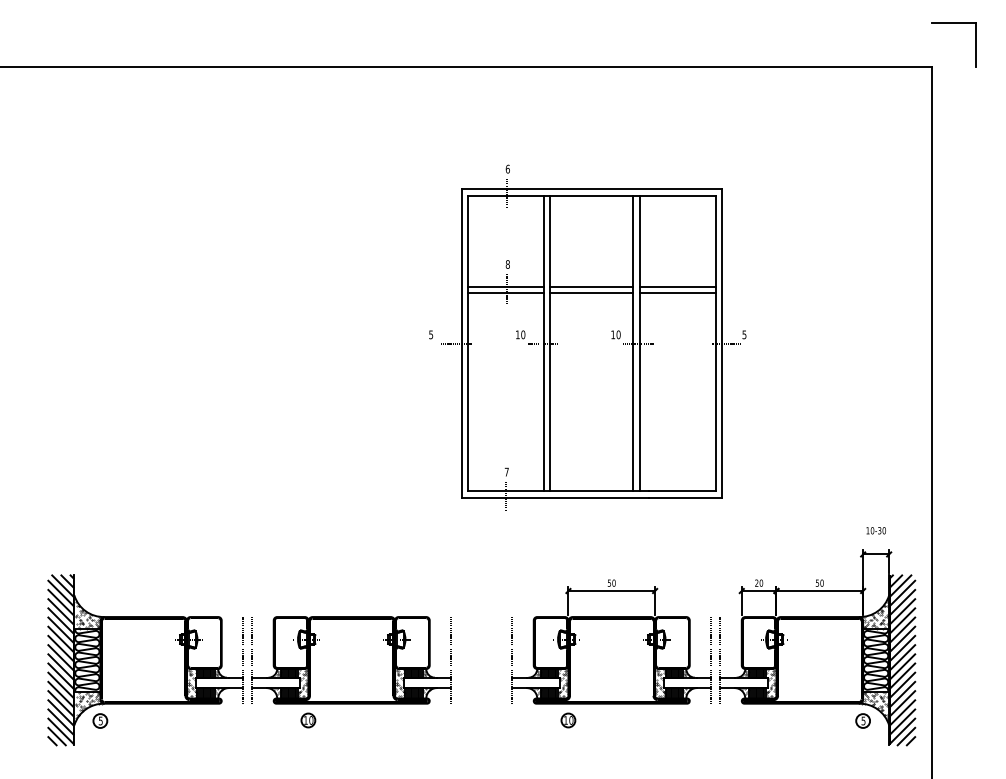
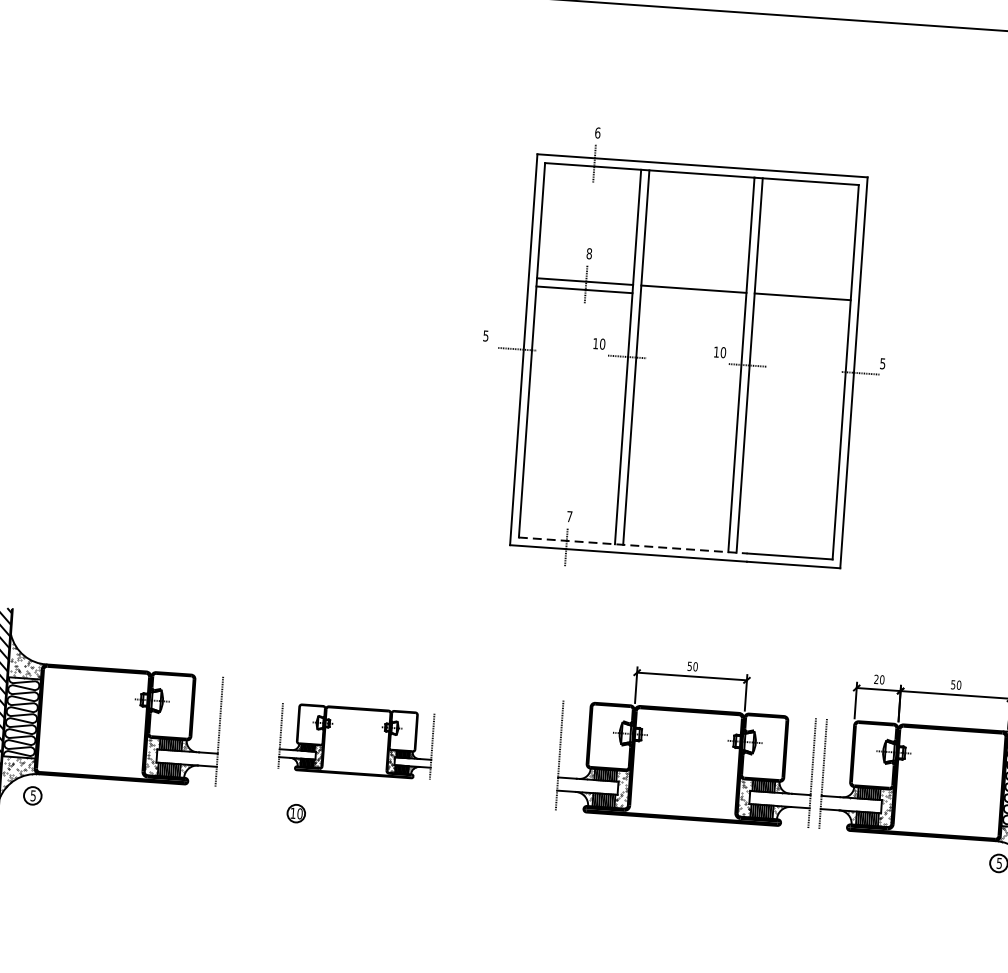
line: (591, 293) -> (692, 297), removed
line: (677, 293) -> (801, 305), removed
line: (558, 491) -> (633, 545), solid -> dashed
part: (351, 660) -> (356, 741), size x0.6
part: (568, 720) -> (625, 836), removed

